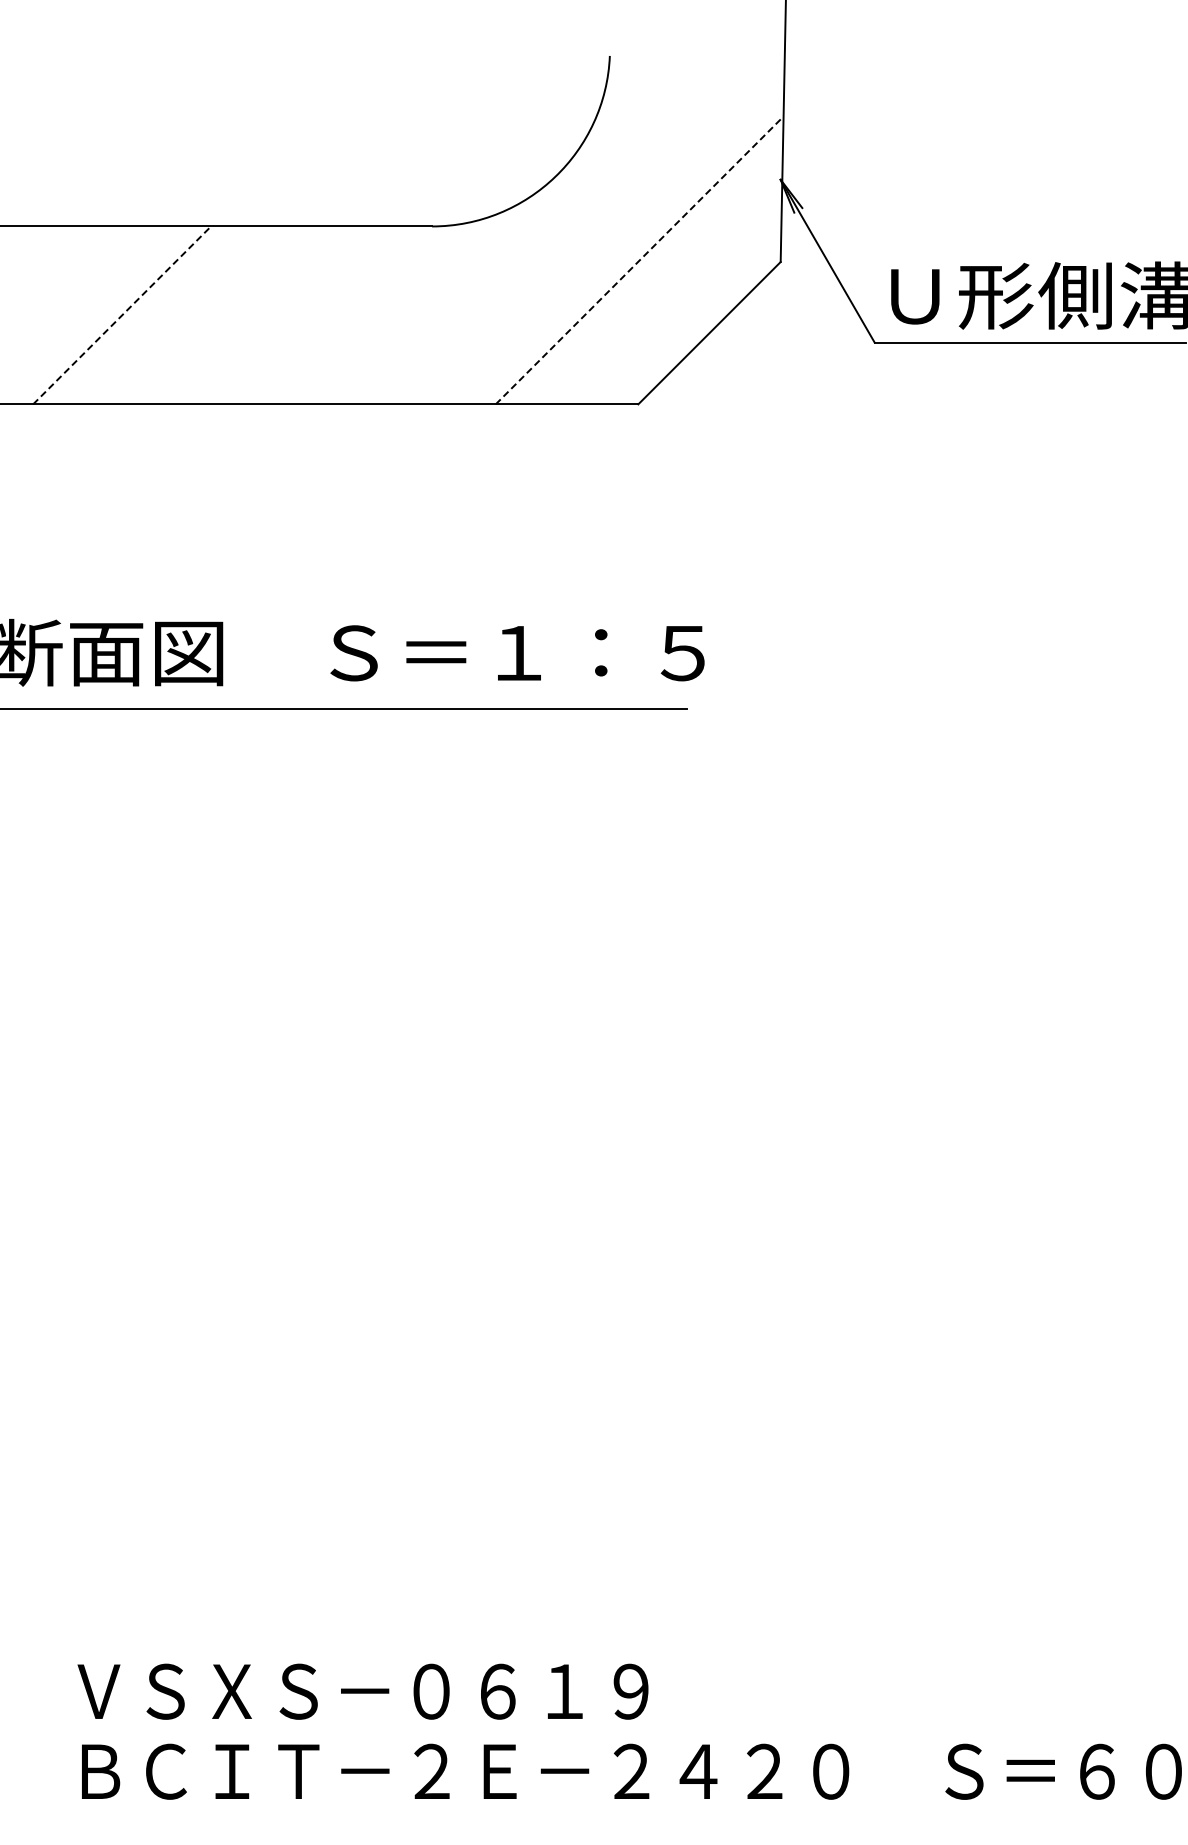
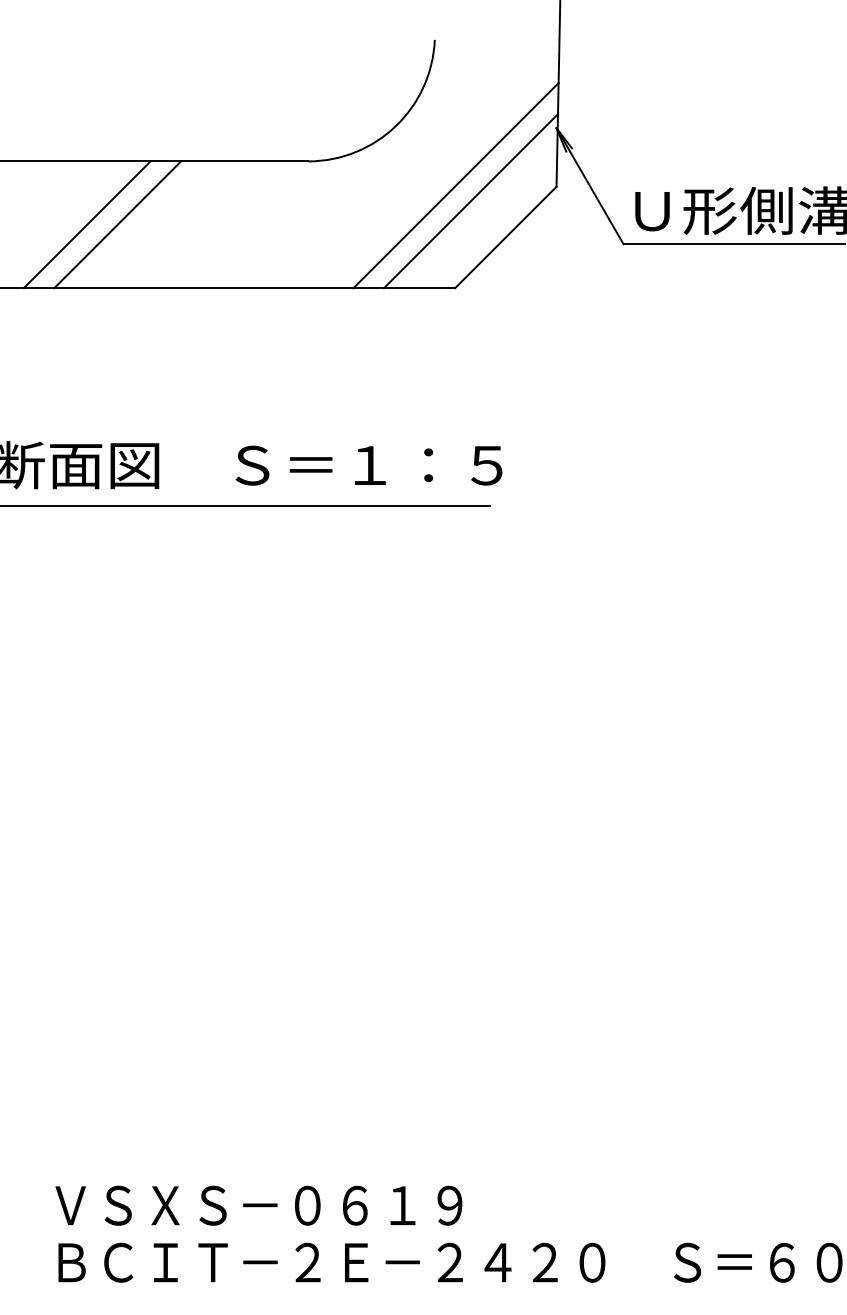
line: (639, 260) -> (455, 185), dashed -> solid
line: (660, 282) -> (470, 201), added
line: (122, 315) -> (87, 224), dashed -> solid
line: (164, 315) -> (117, 224), added

